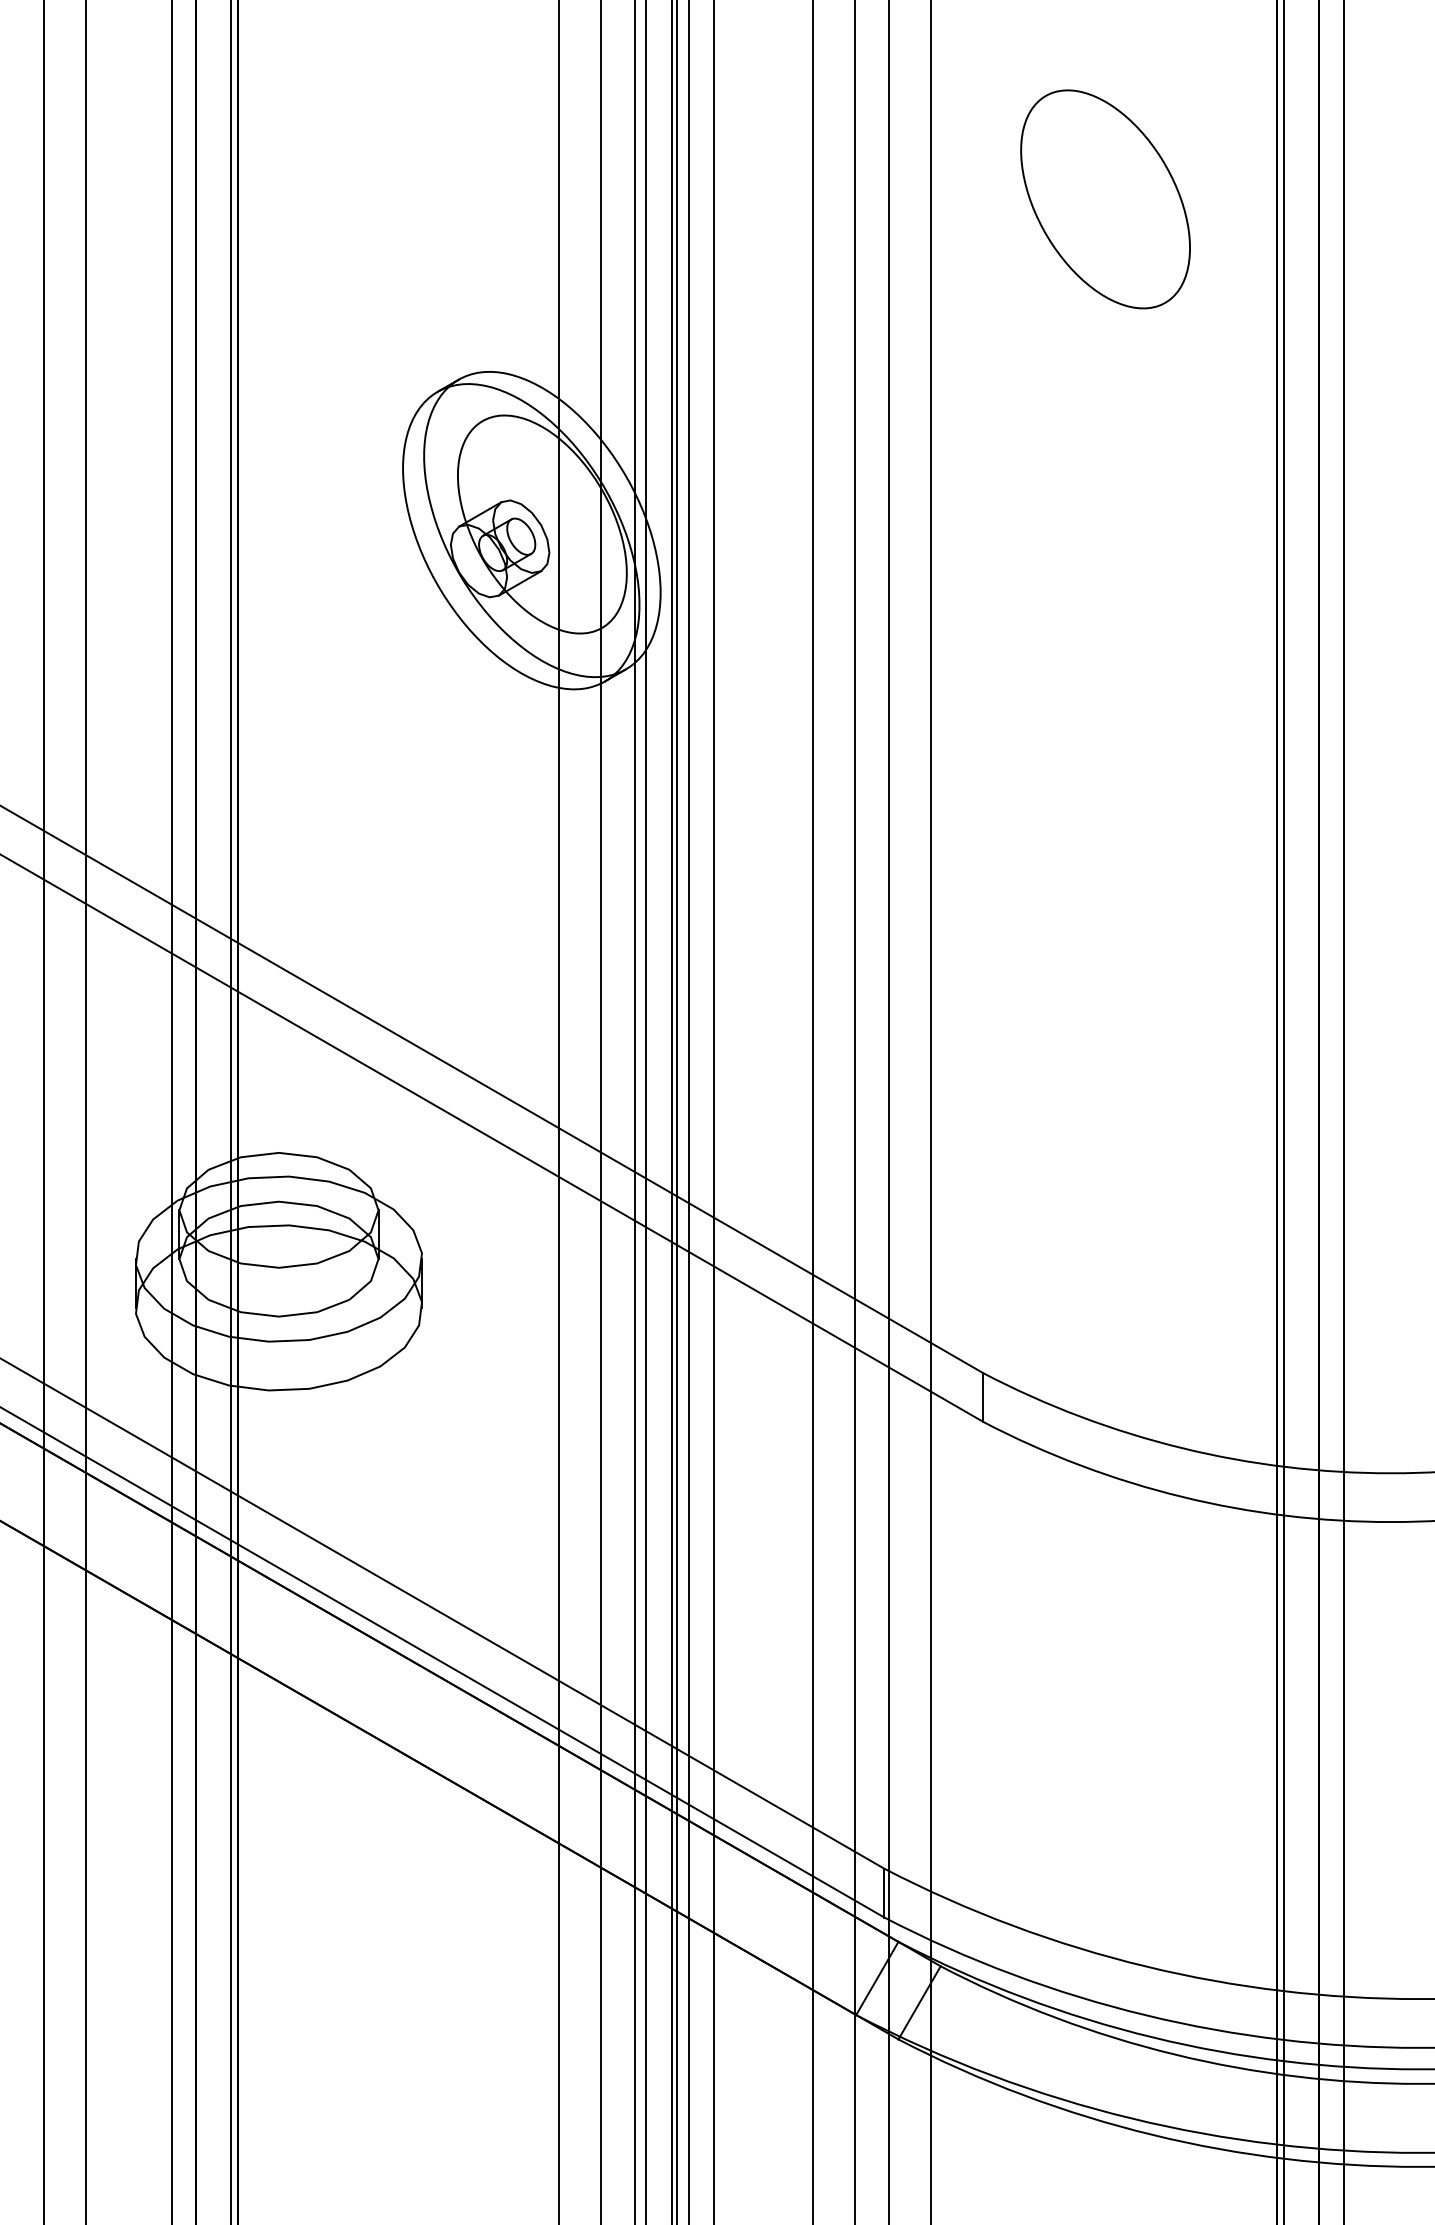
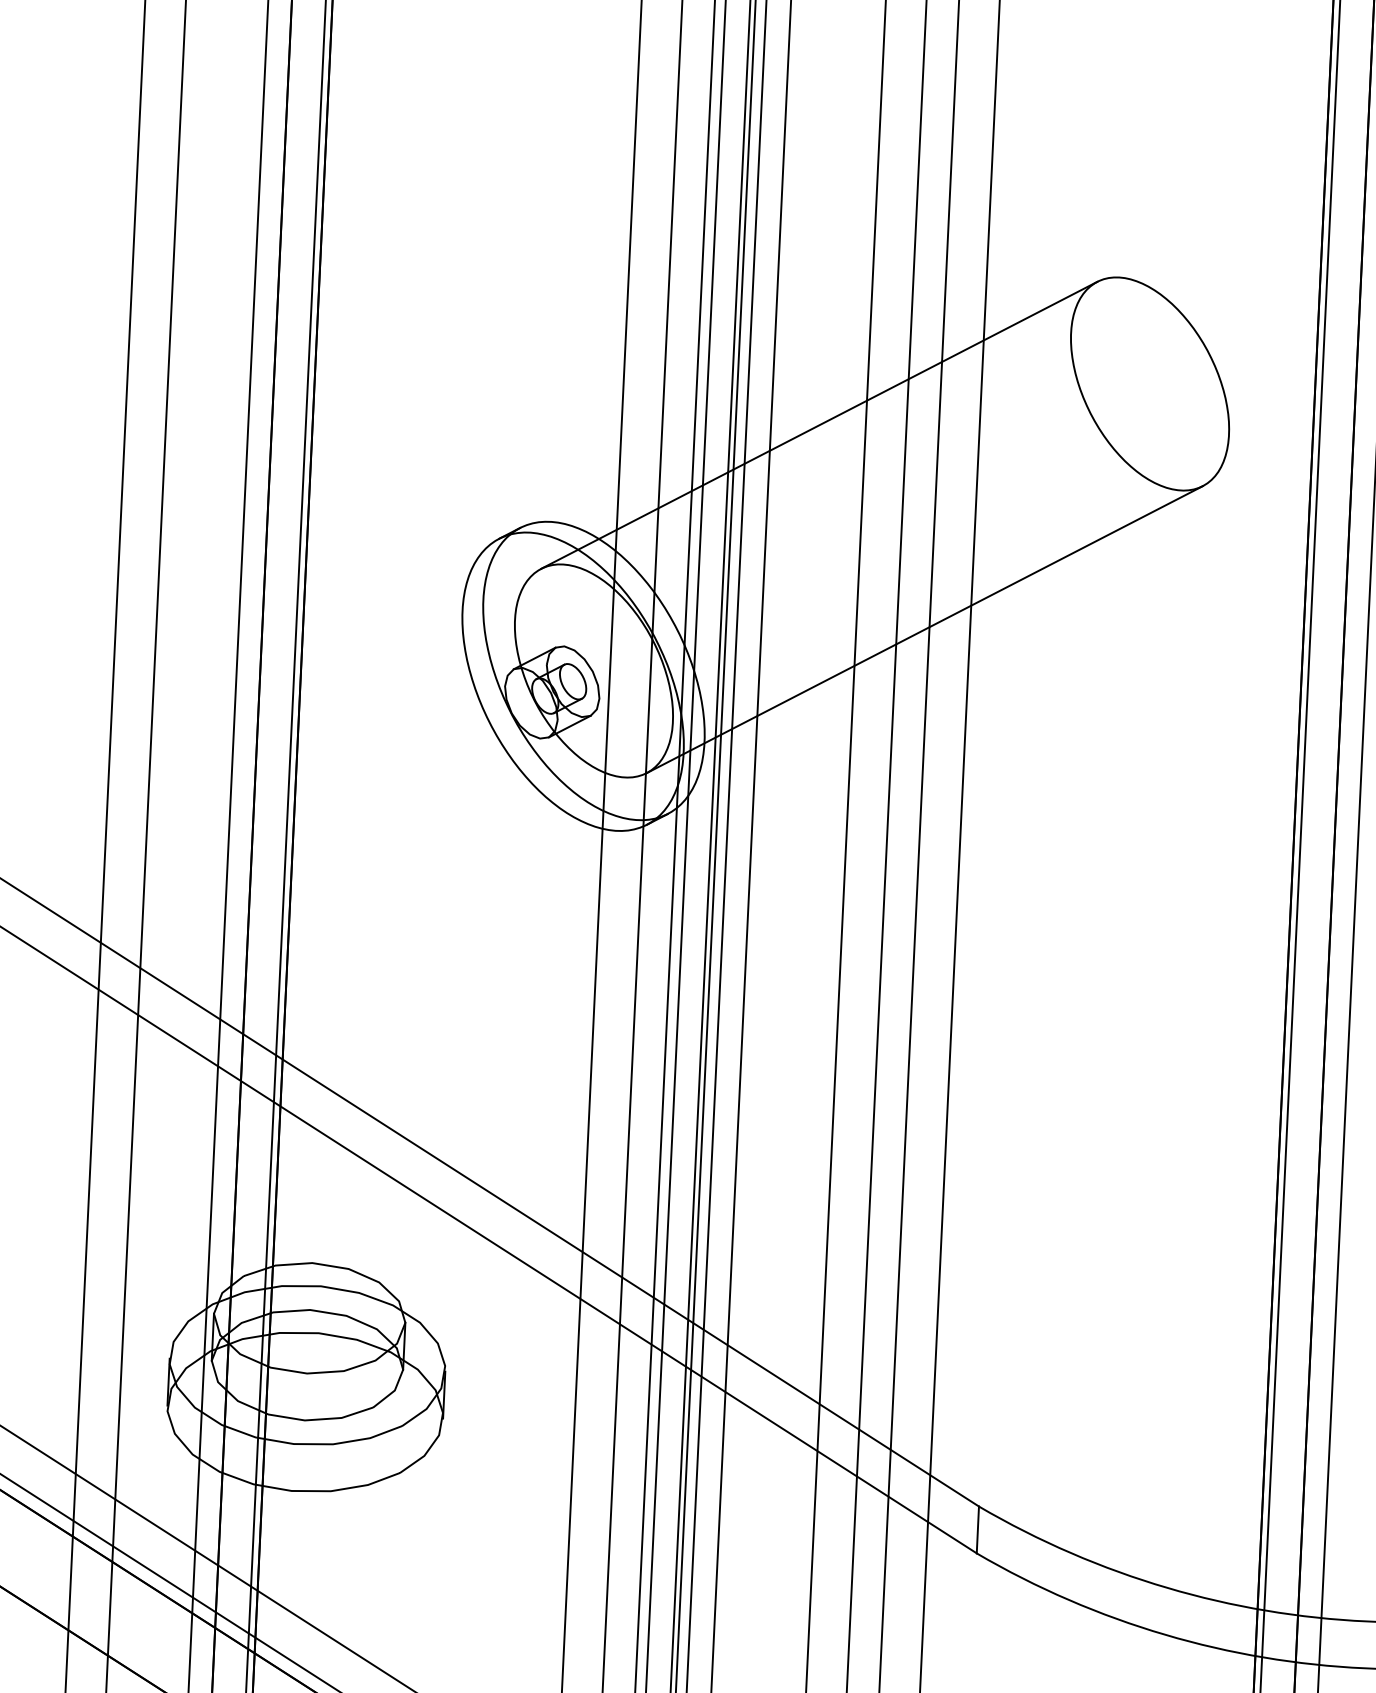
line: (763, 258) -> (818, 425), added
line: (883, 464) -> (924, 628), added

